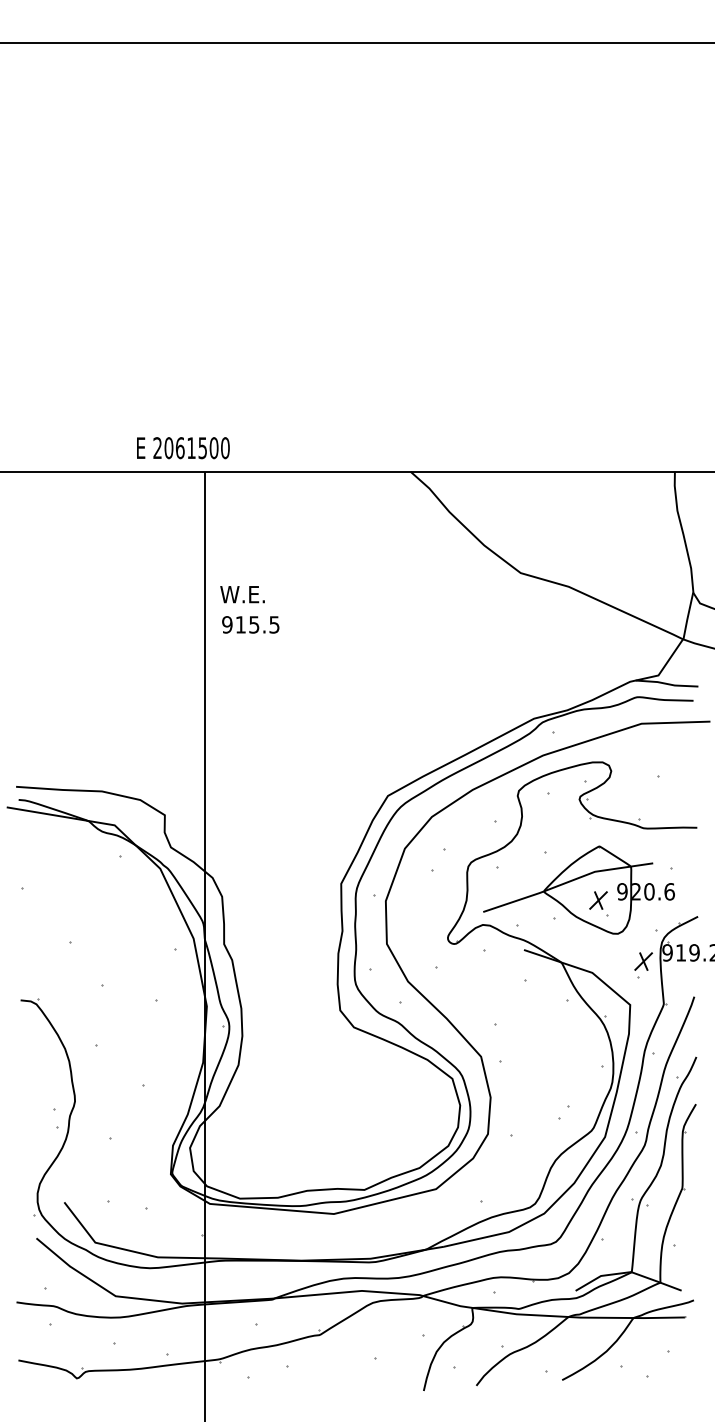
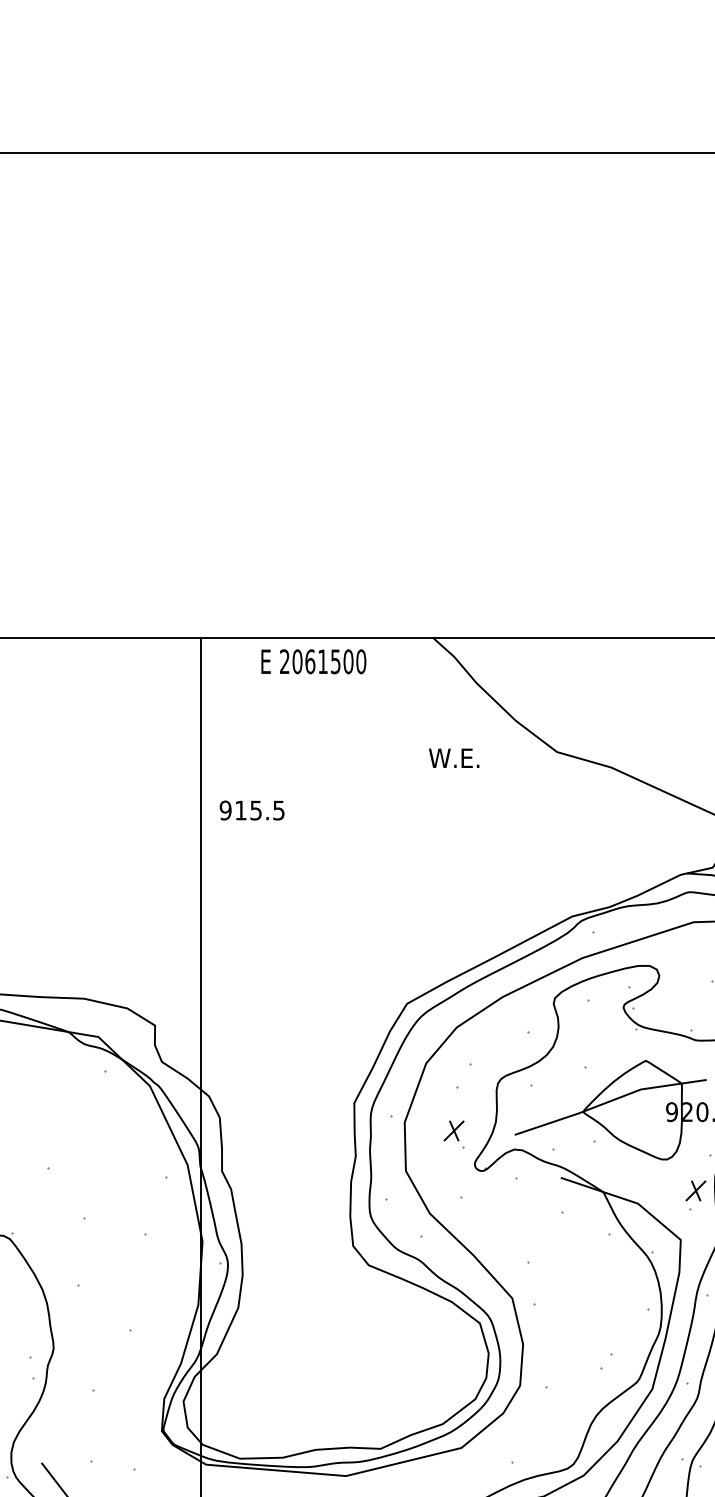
text: (183, 448) -> (313, 662), moved
text: (242, 594) -> (454, 758), moved
part: (598, 903) -> (454, 1134), moved

